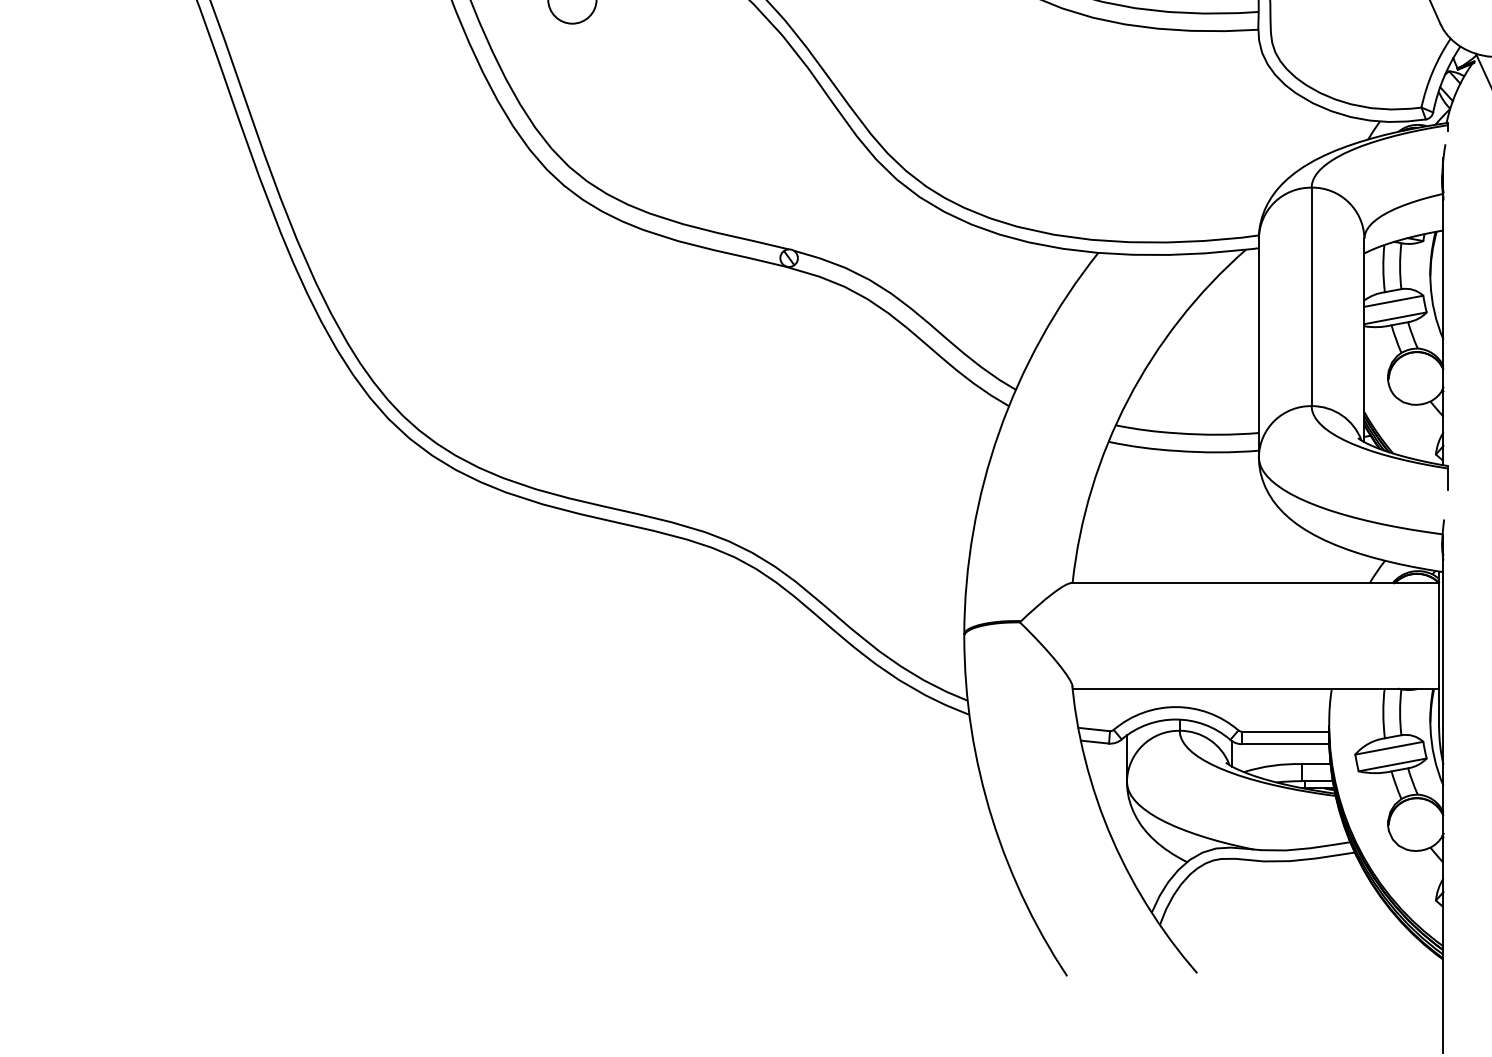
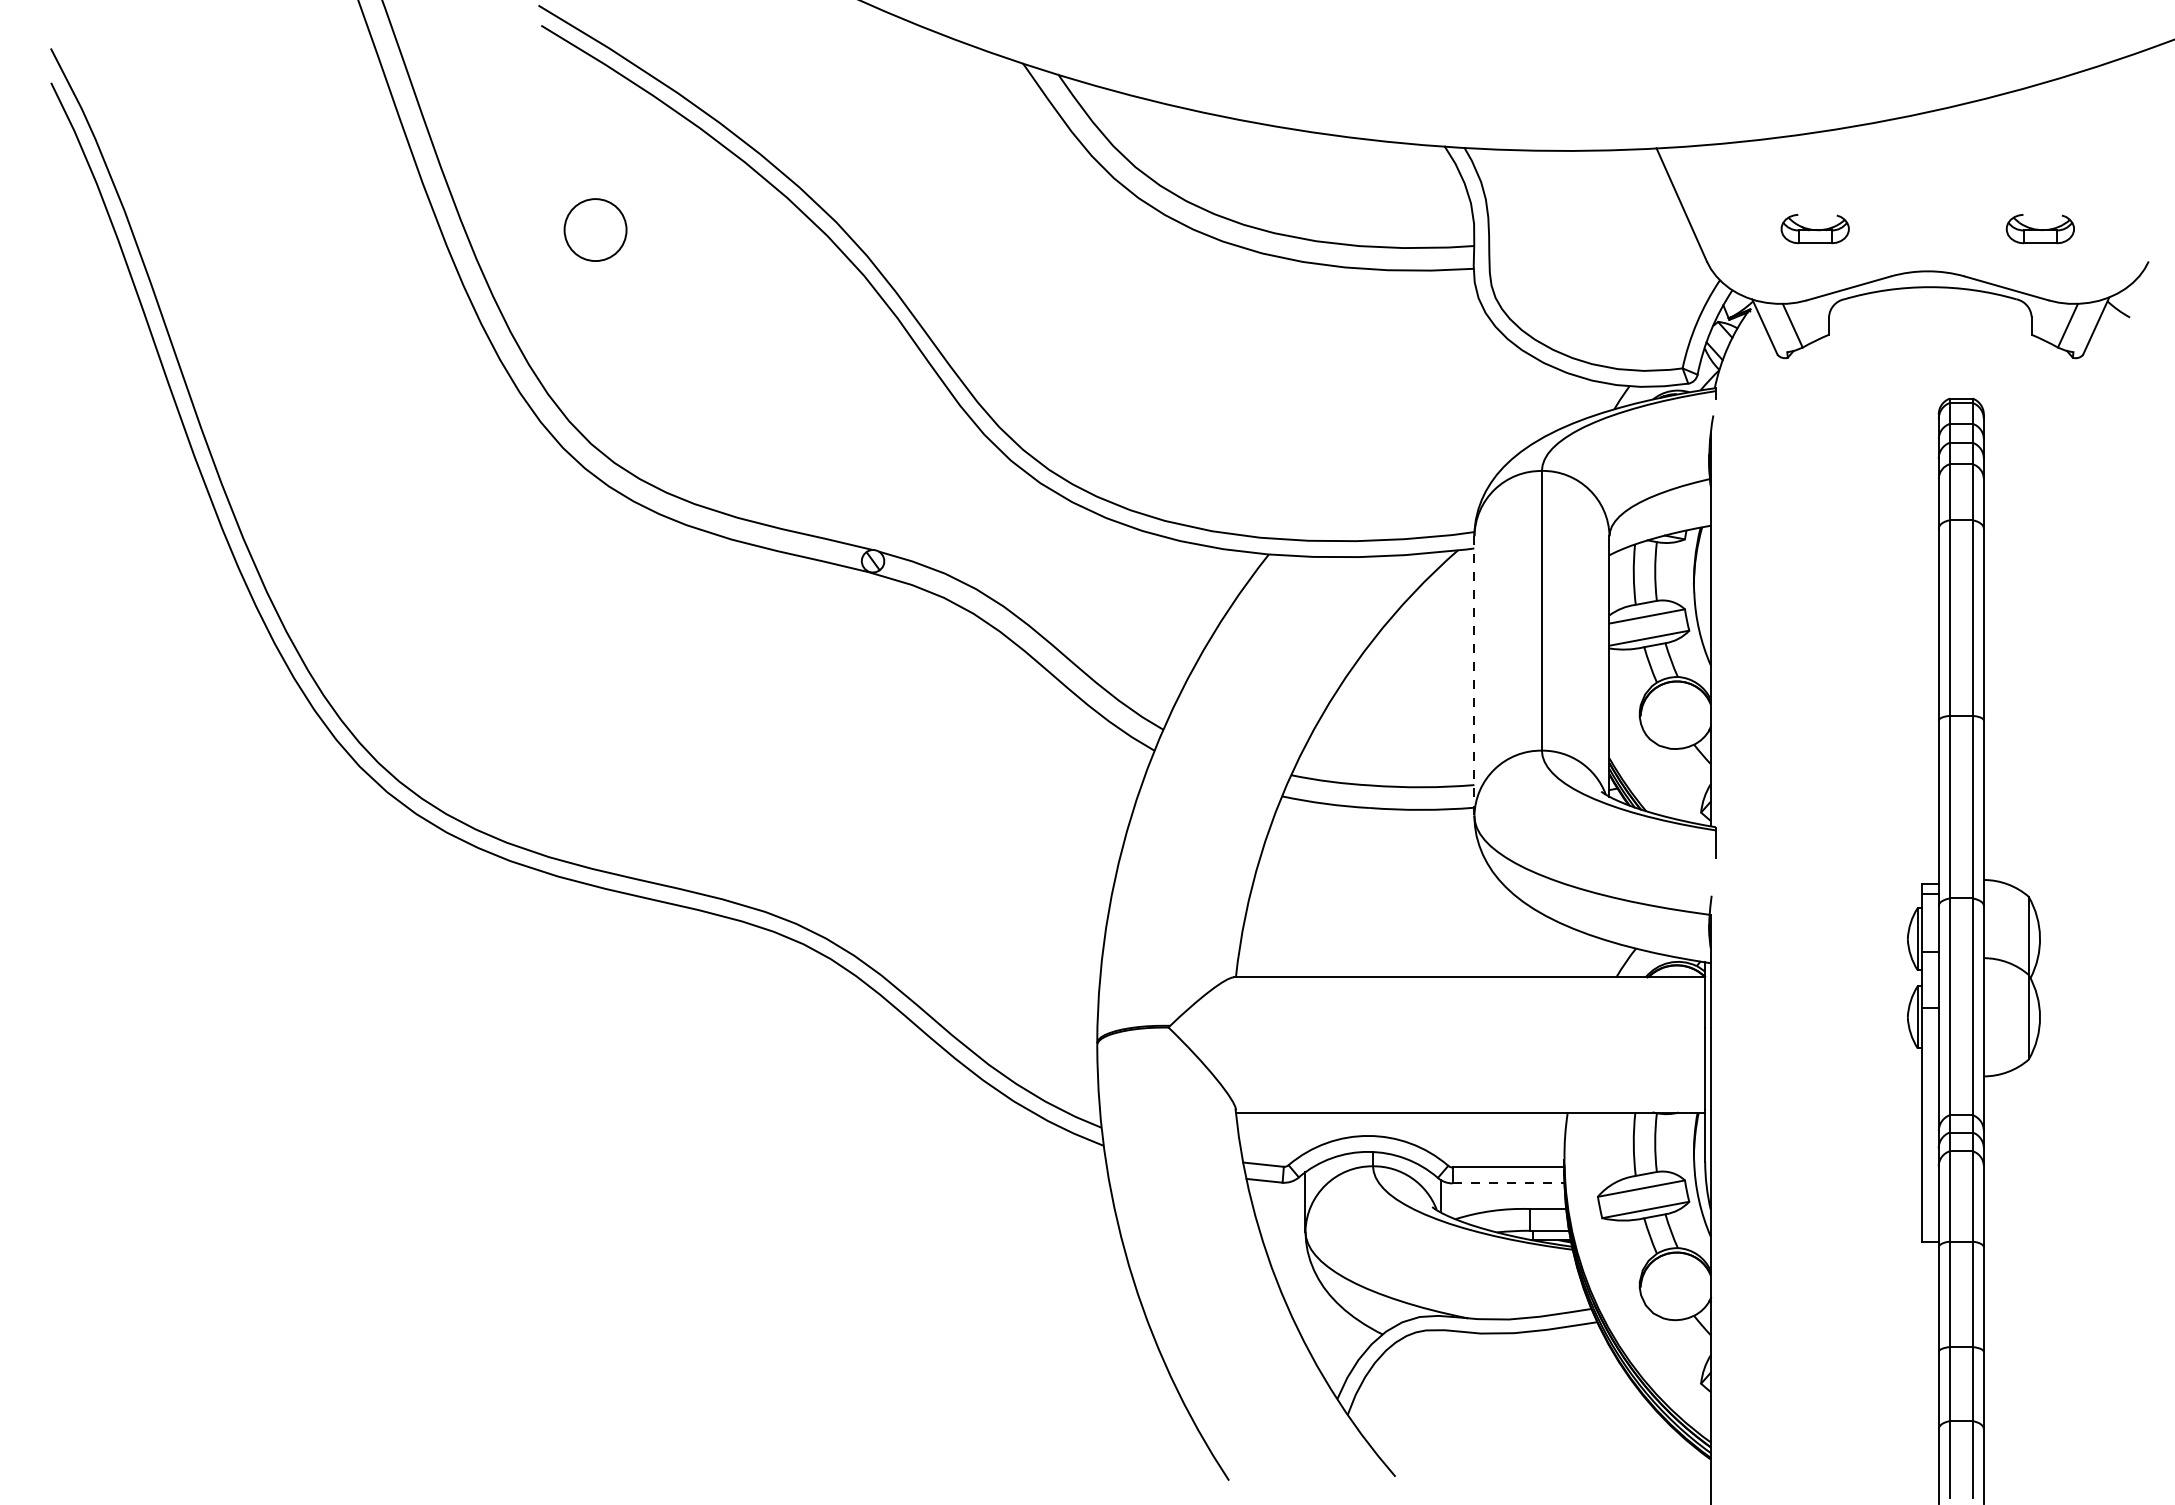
line: (1258, 348) -> (1474, 676), solid -> dashed
line: (1286, 744) -> (1509, 1183), solid -> dashed

